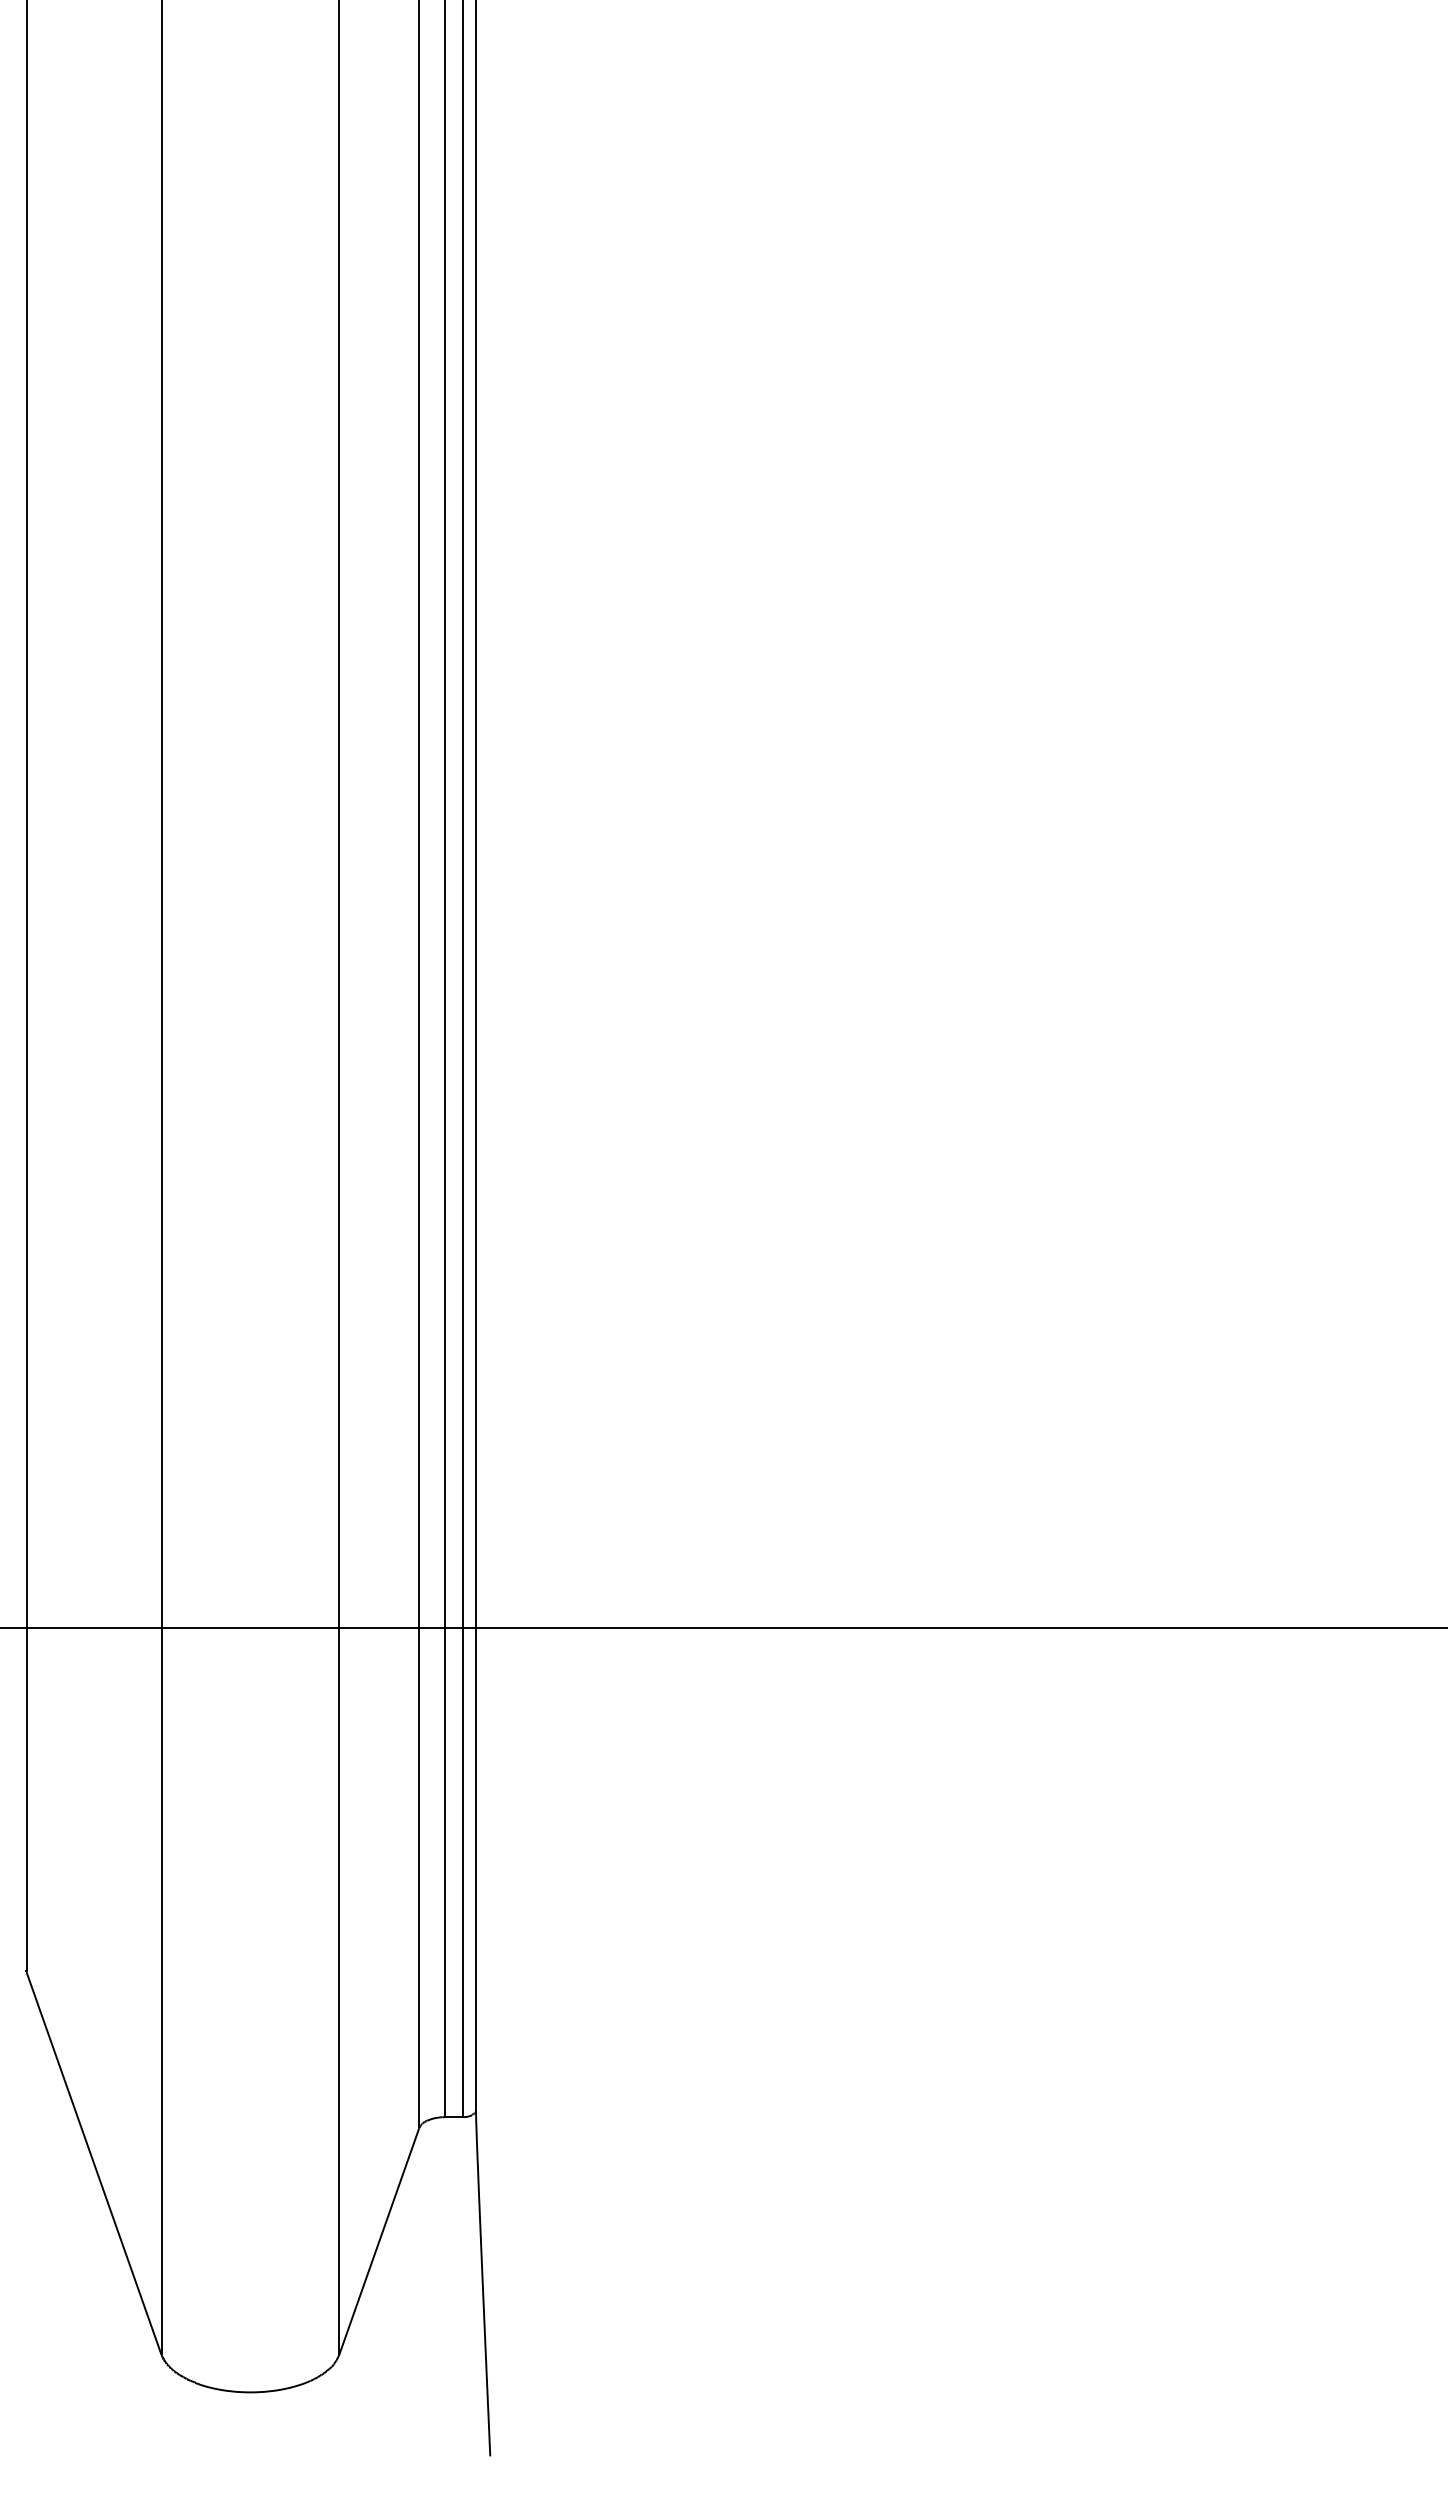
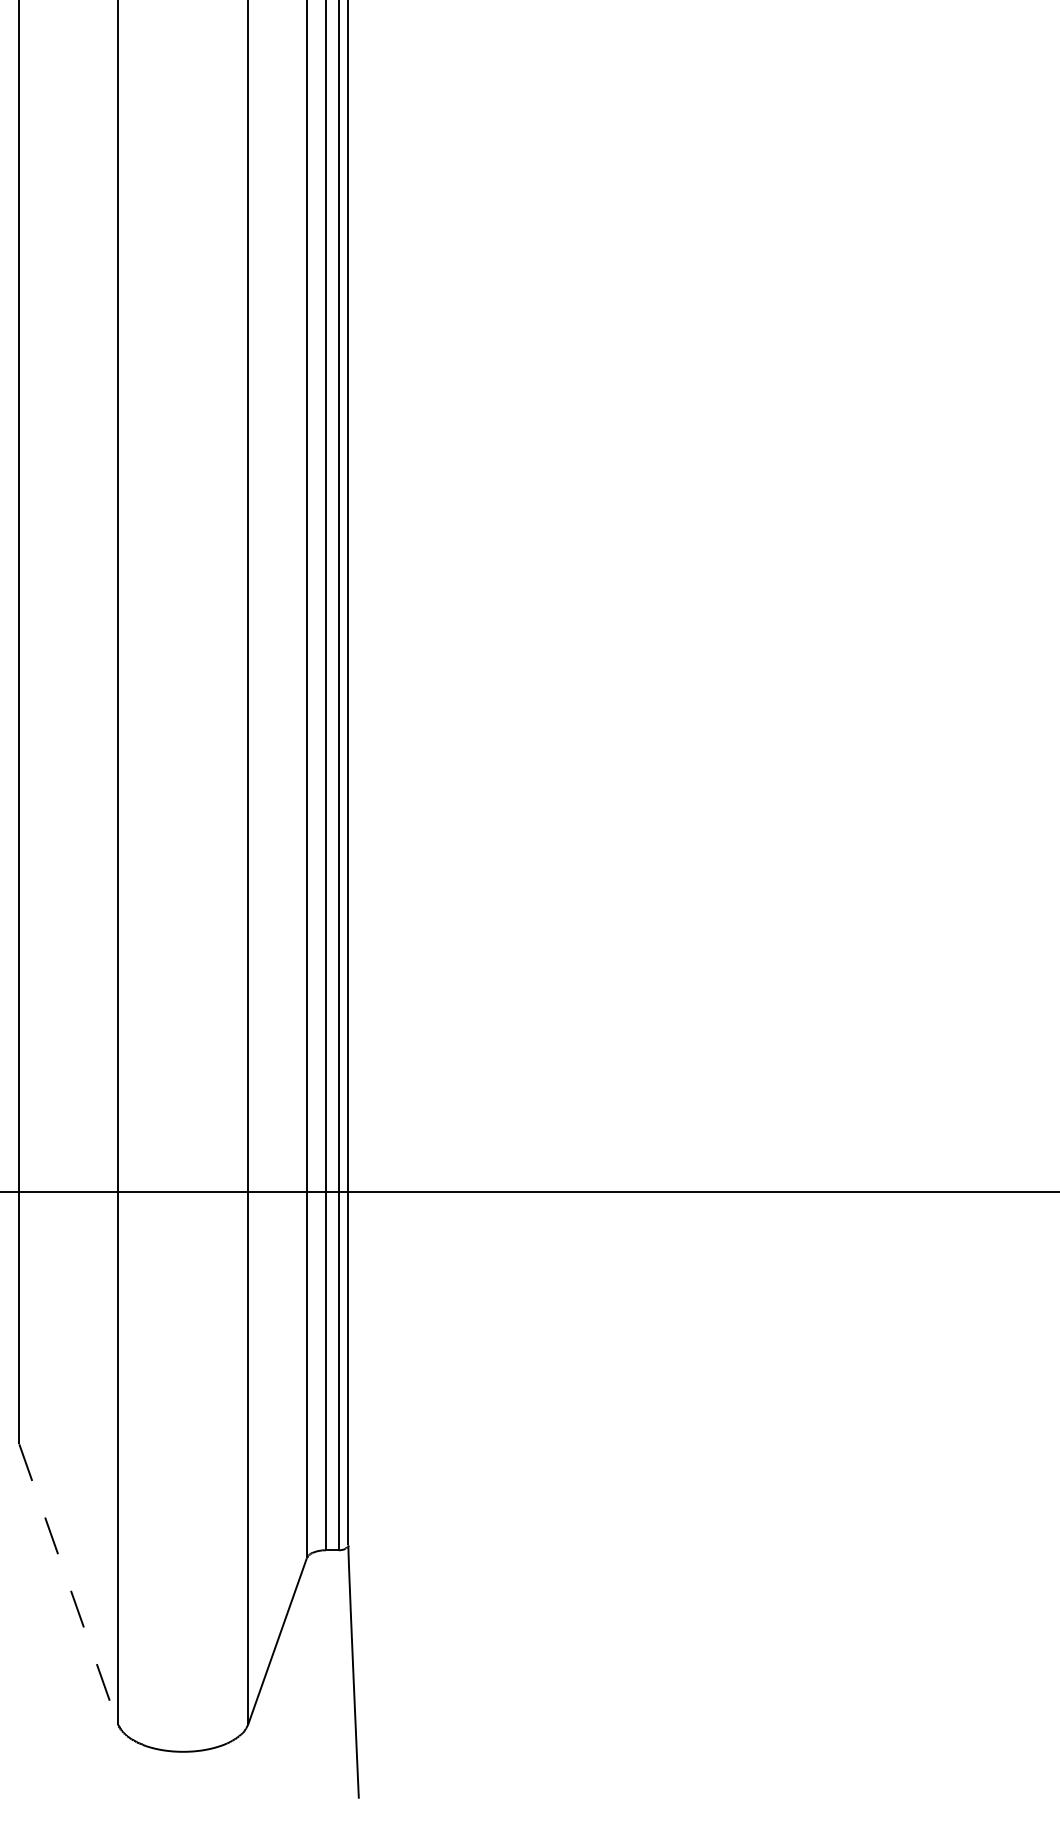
line: (94, 2163) -> (69, 1584), solid -> dashed

